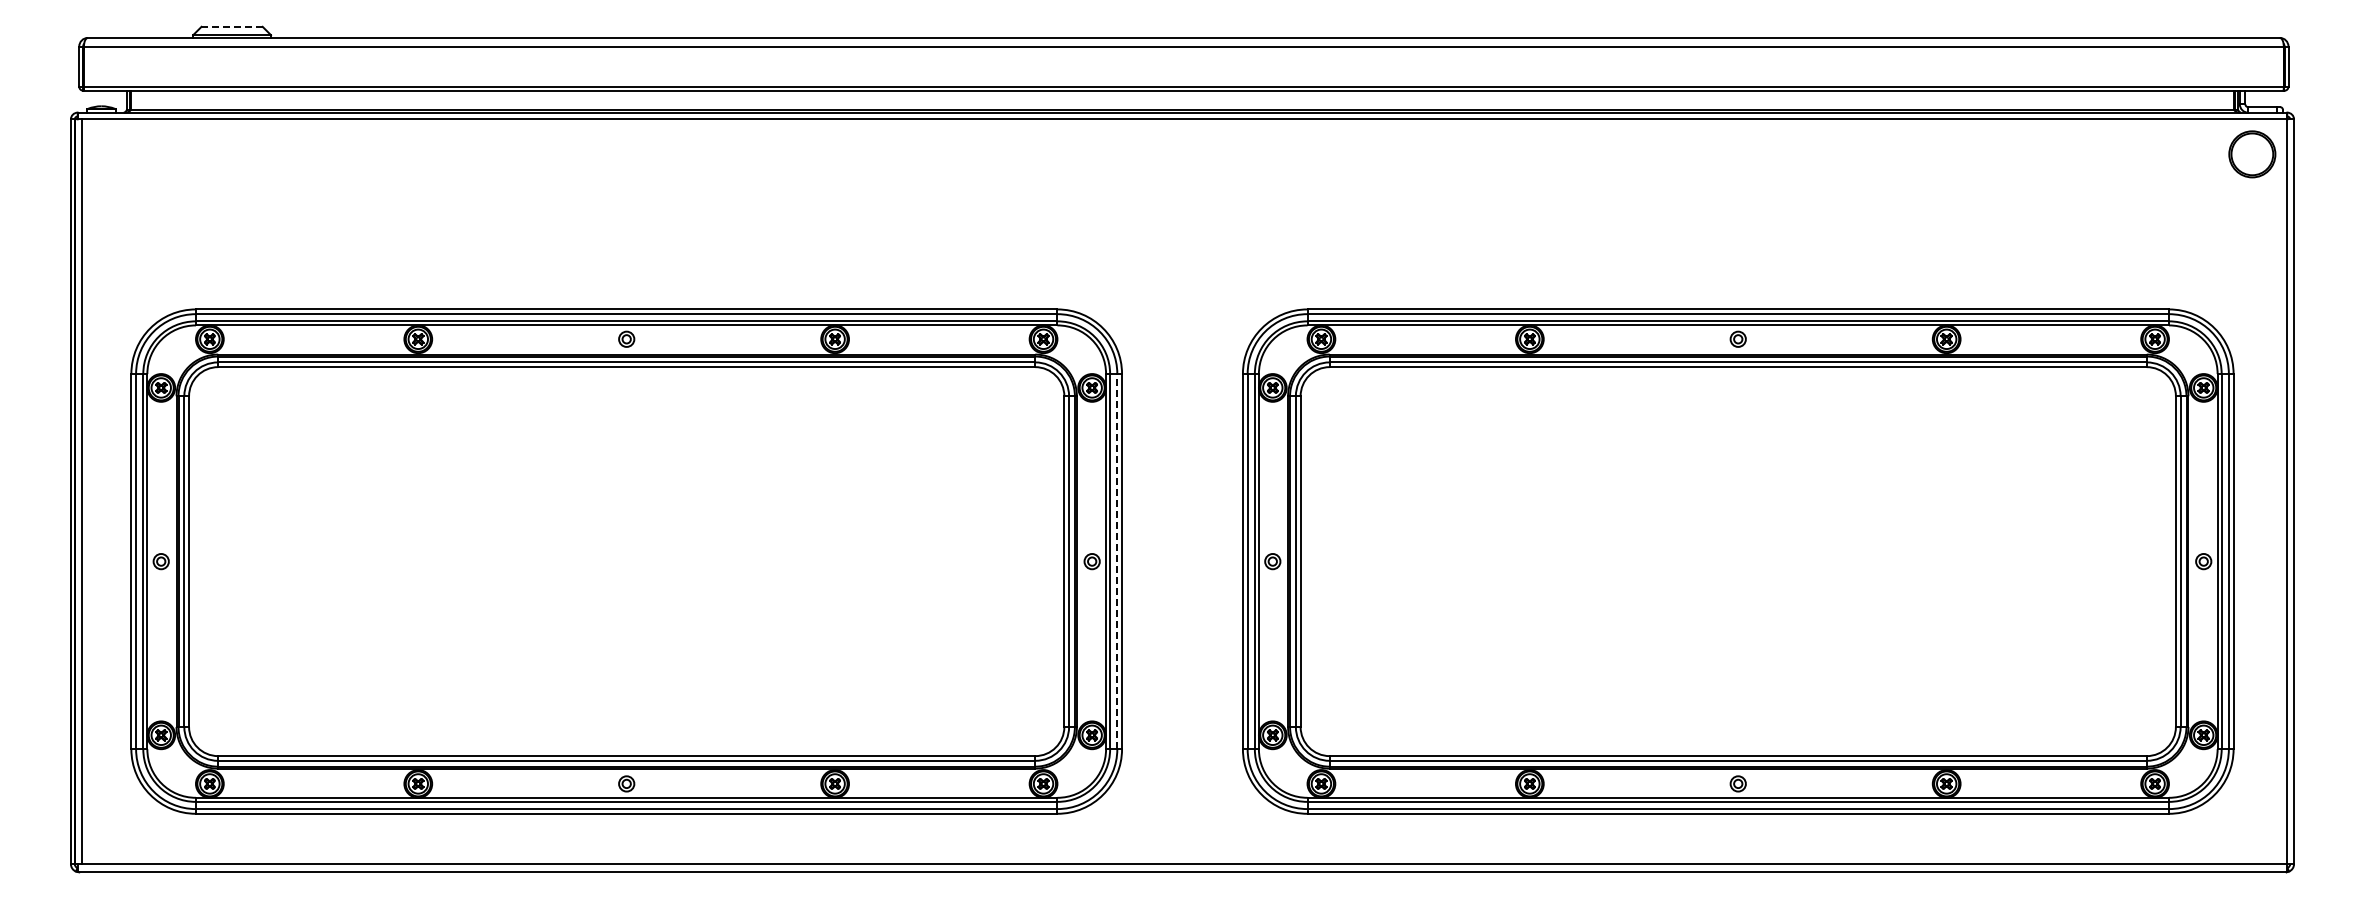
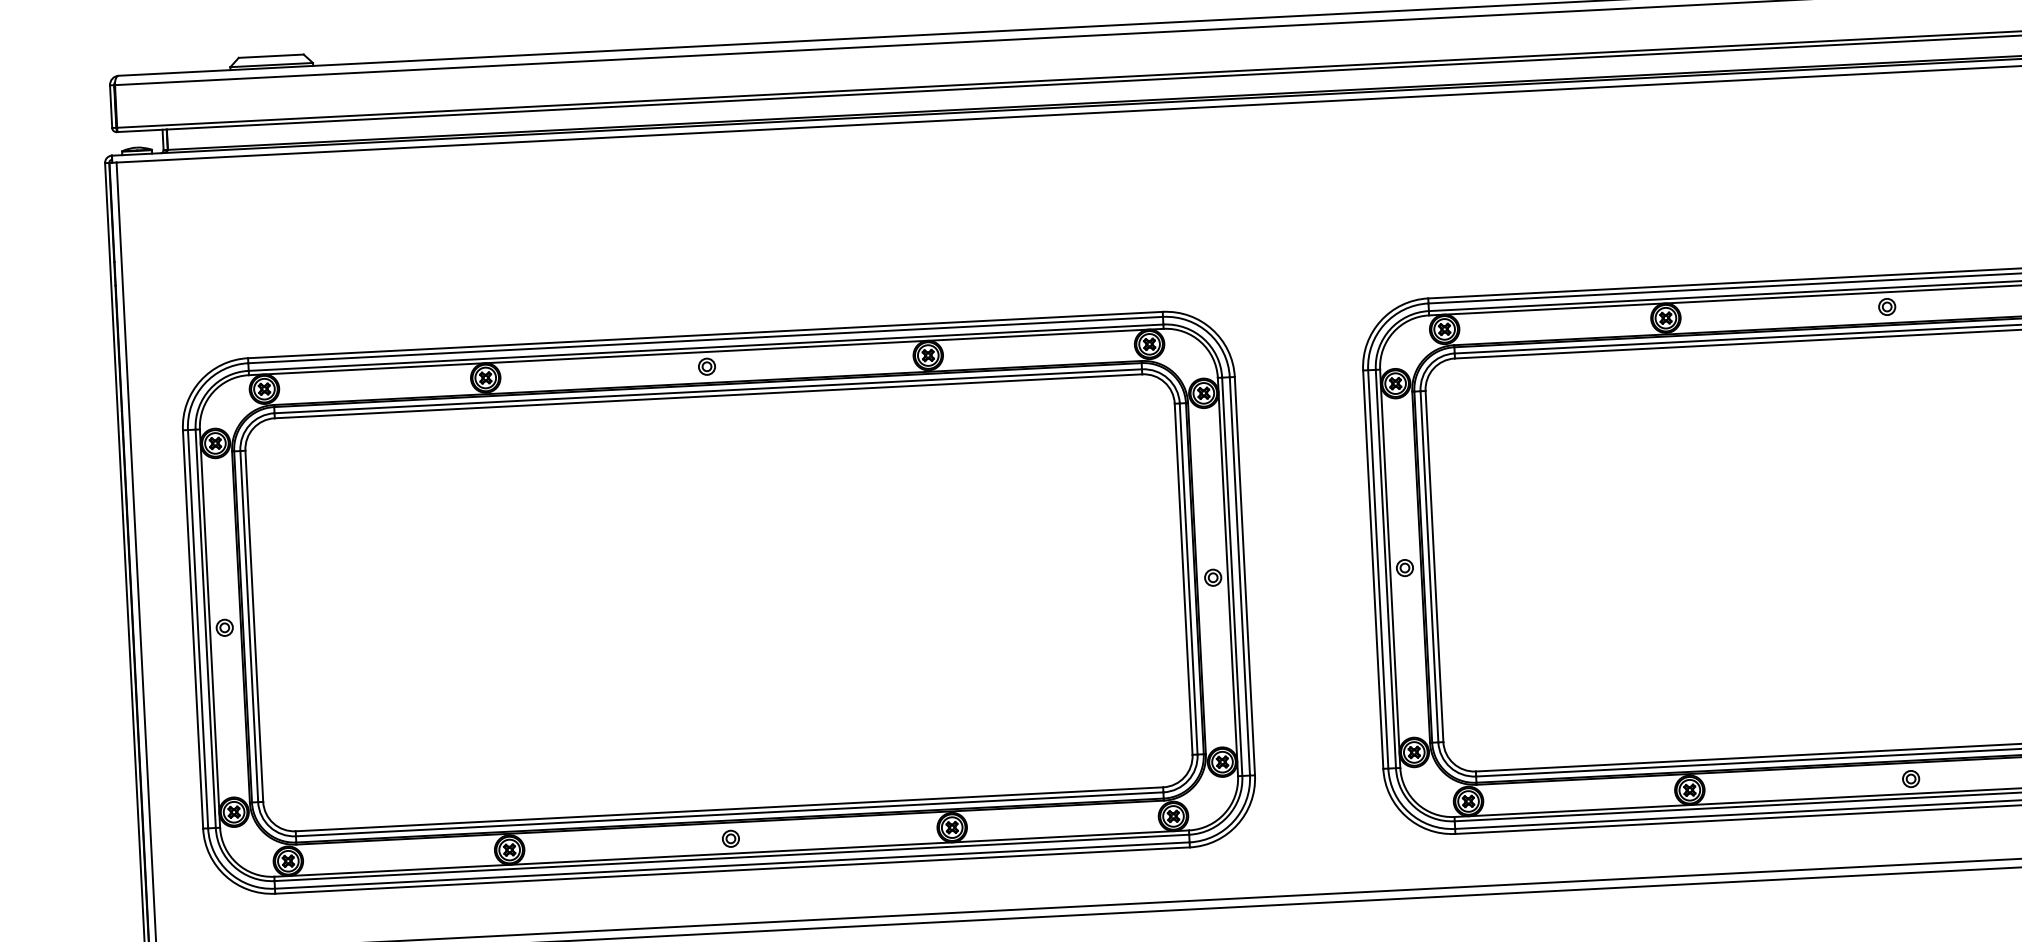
line: (232, 26) -> (271, 55), dashed -> solid
line: (1117, 561) -> (1240, 576), dashed -> solid

